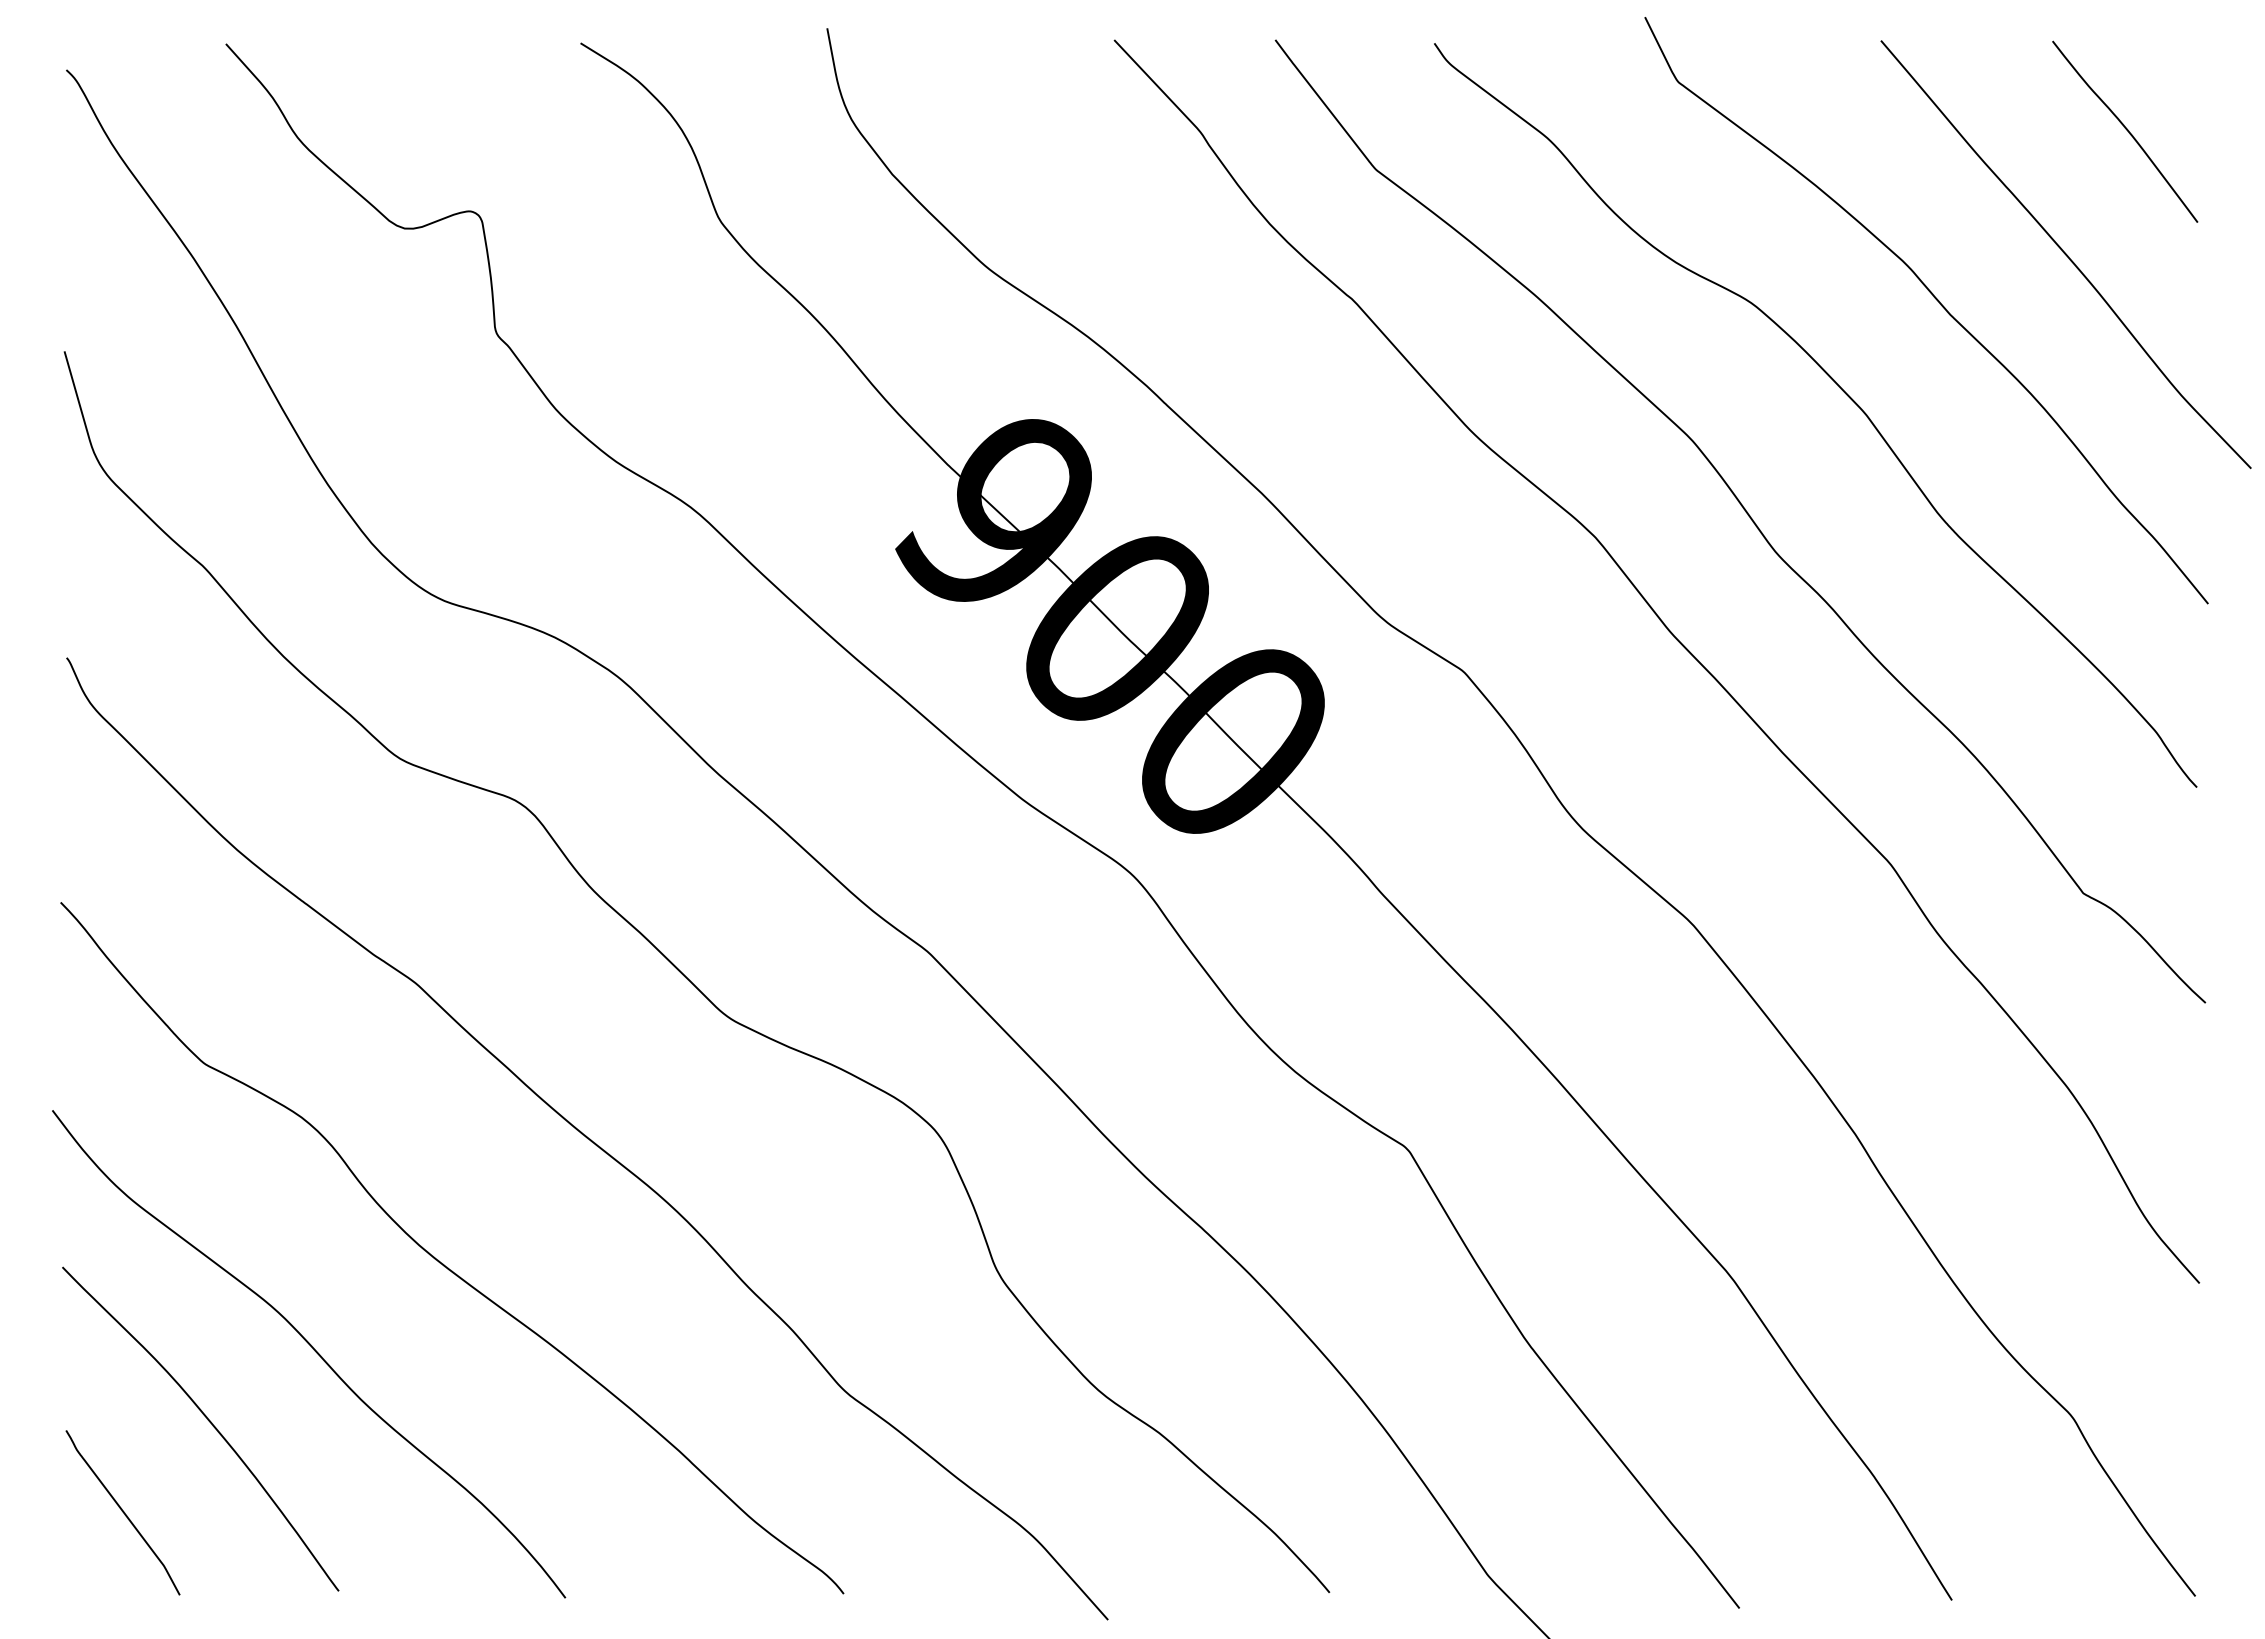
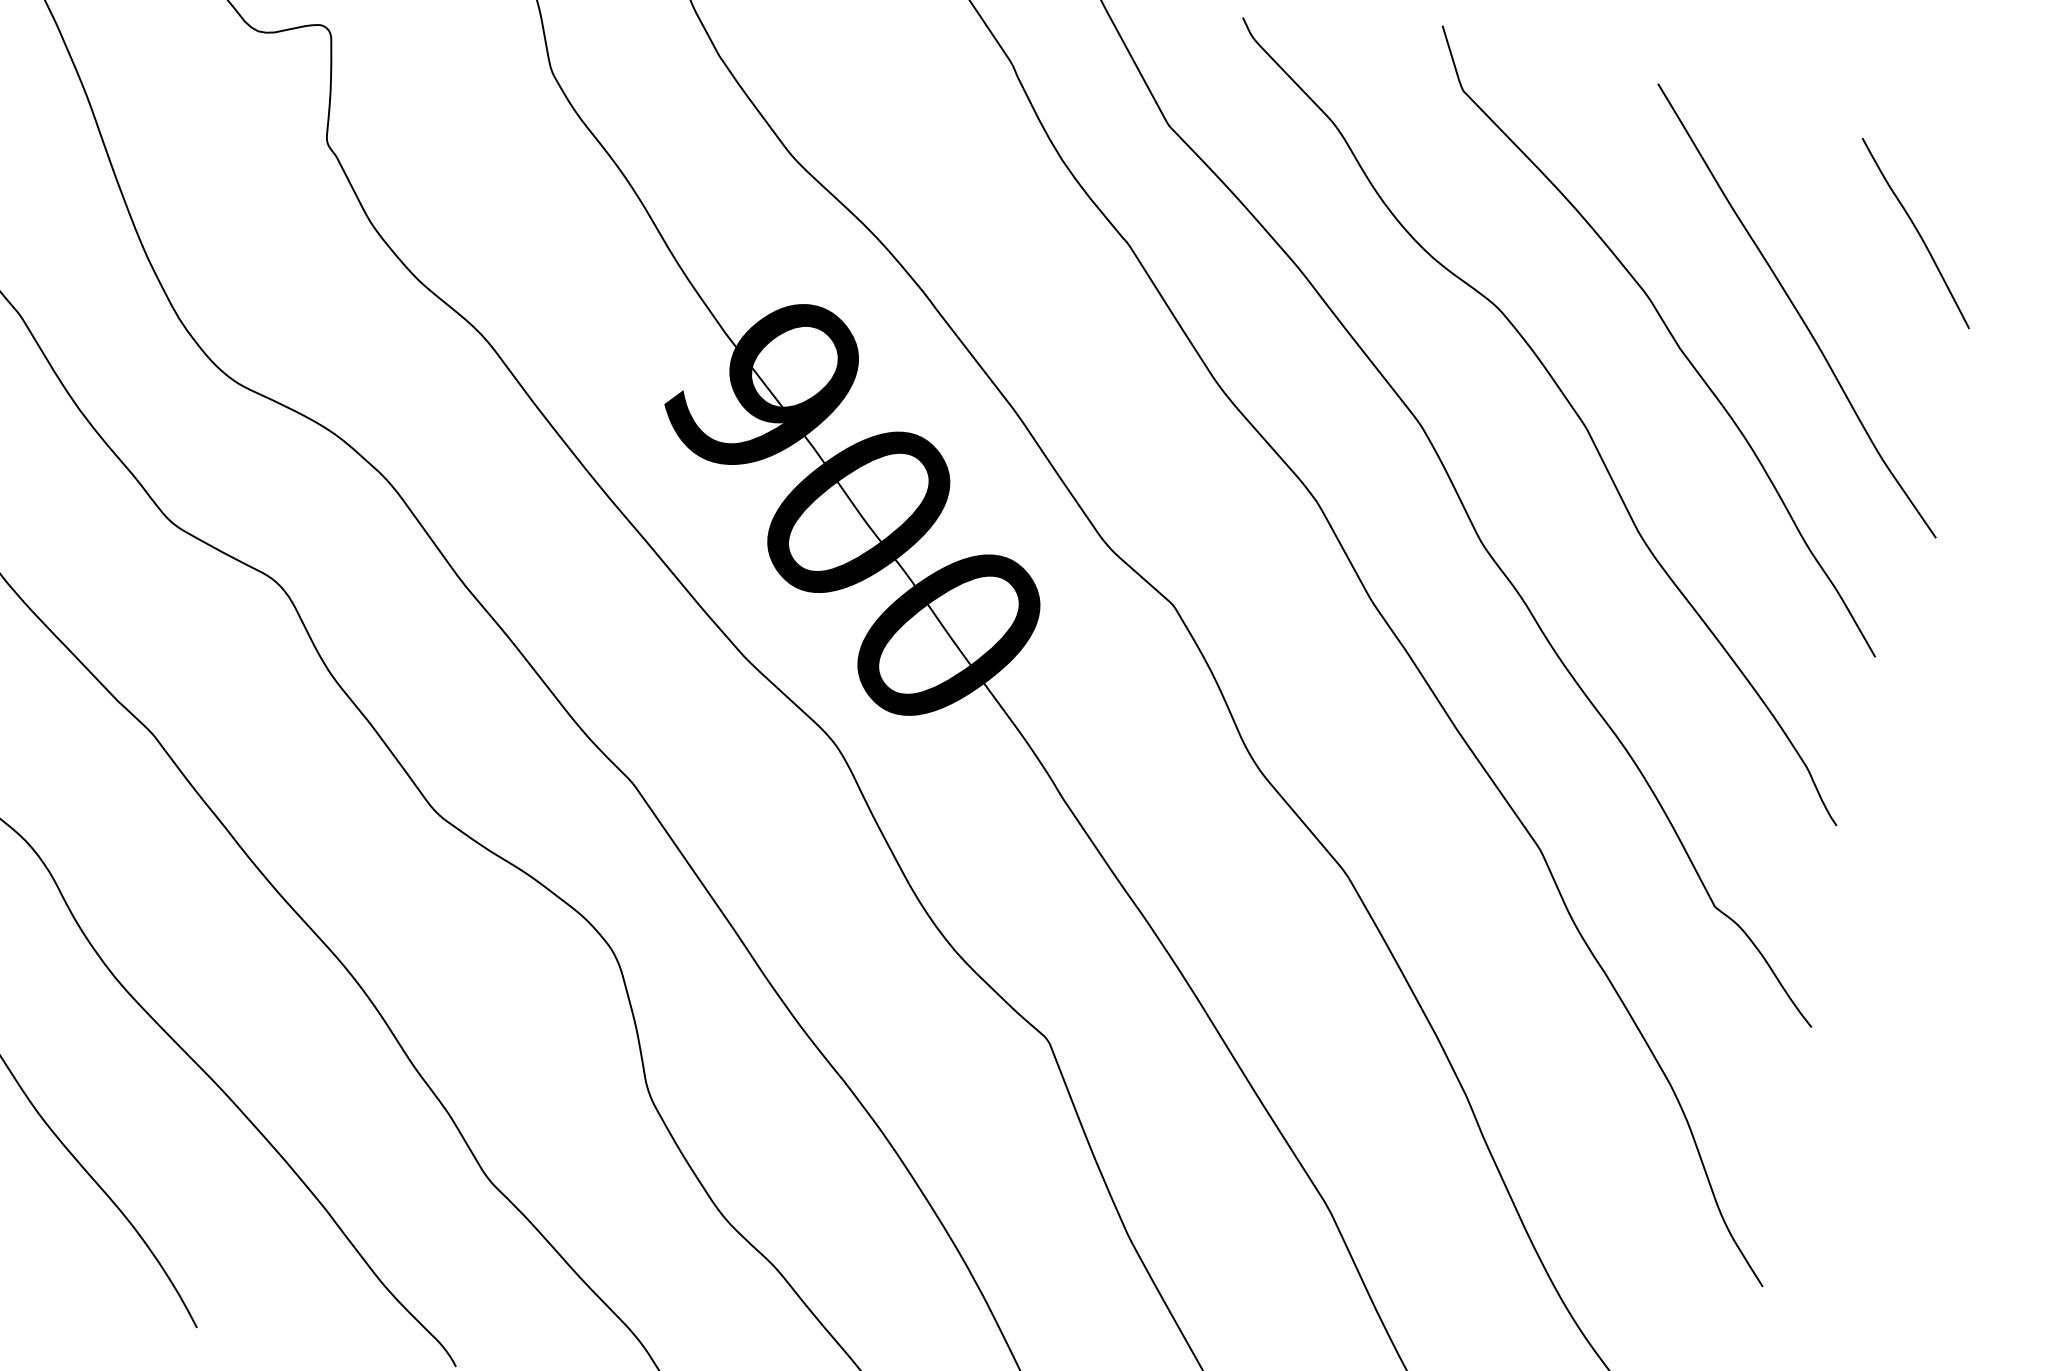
curve: (2126, 130) -> (1917, 232), moved

